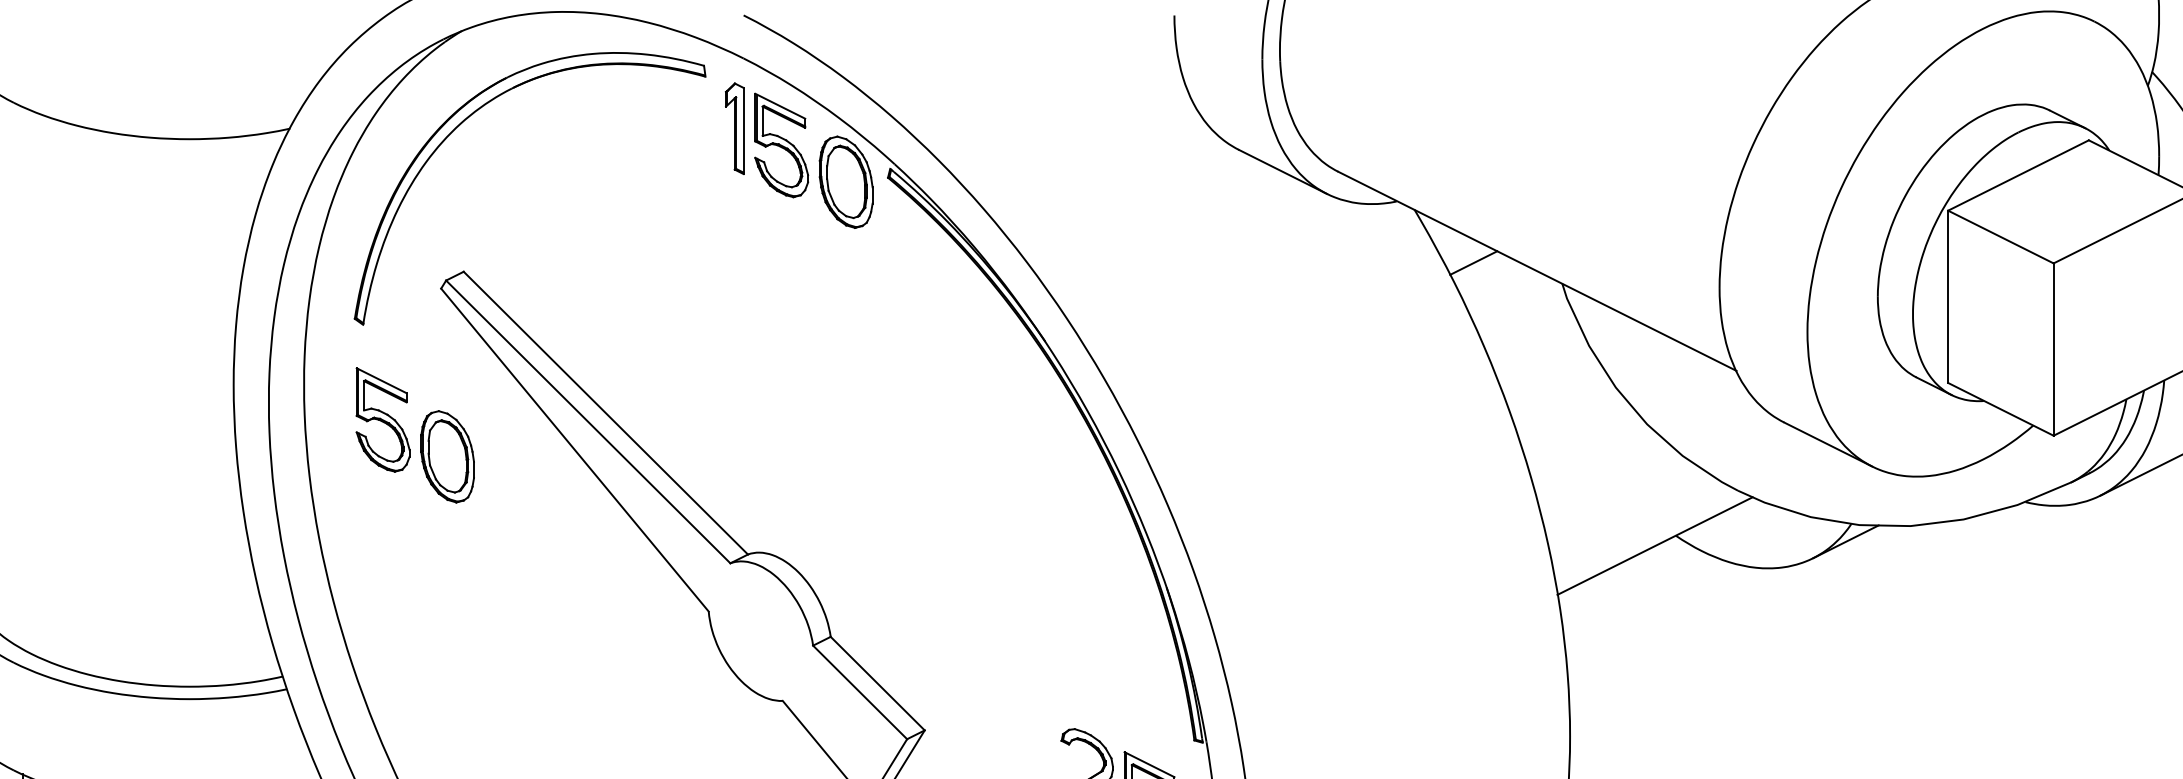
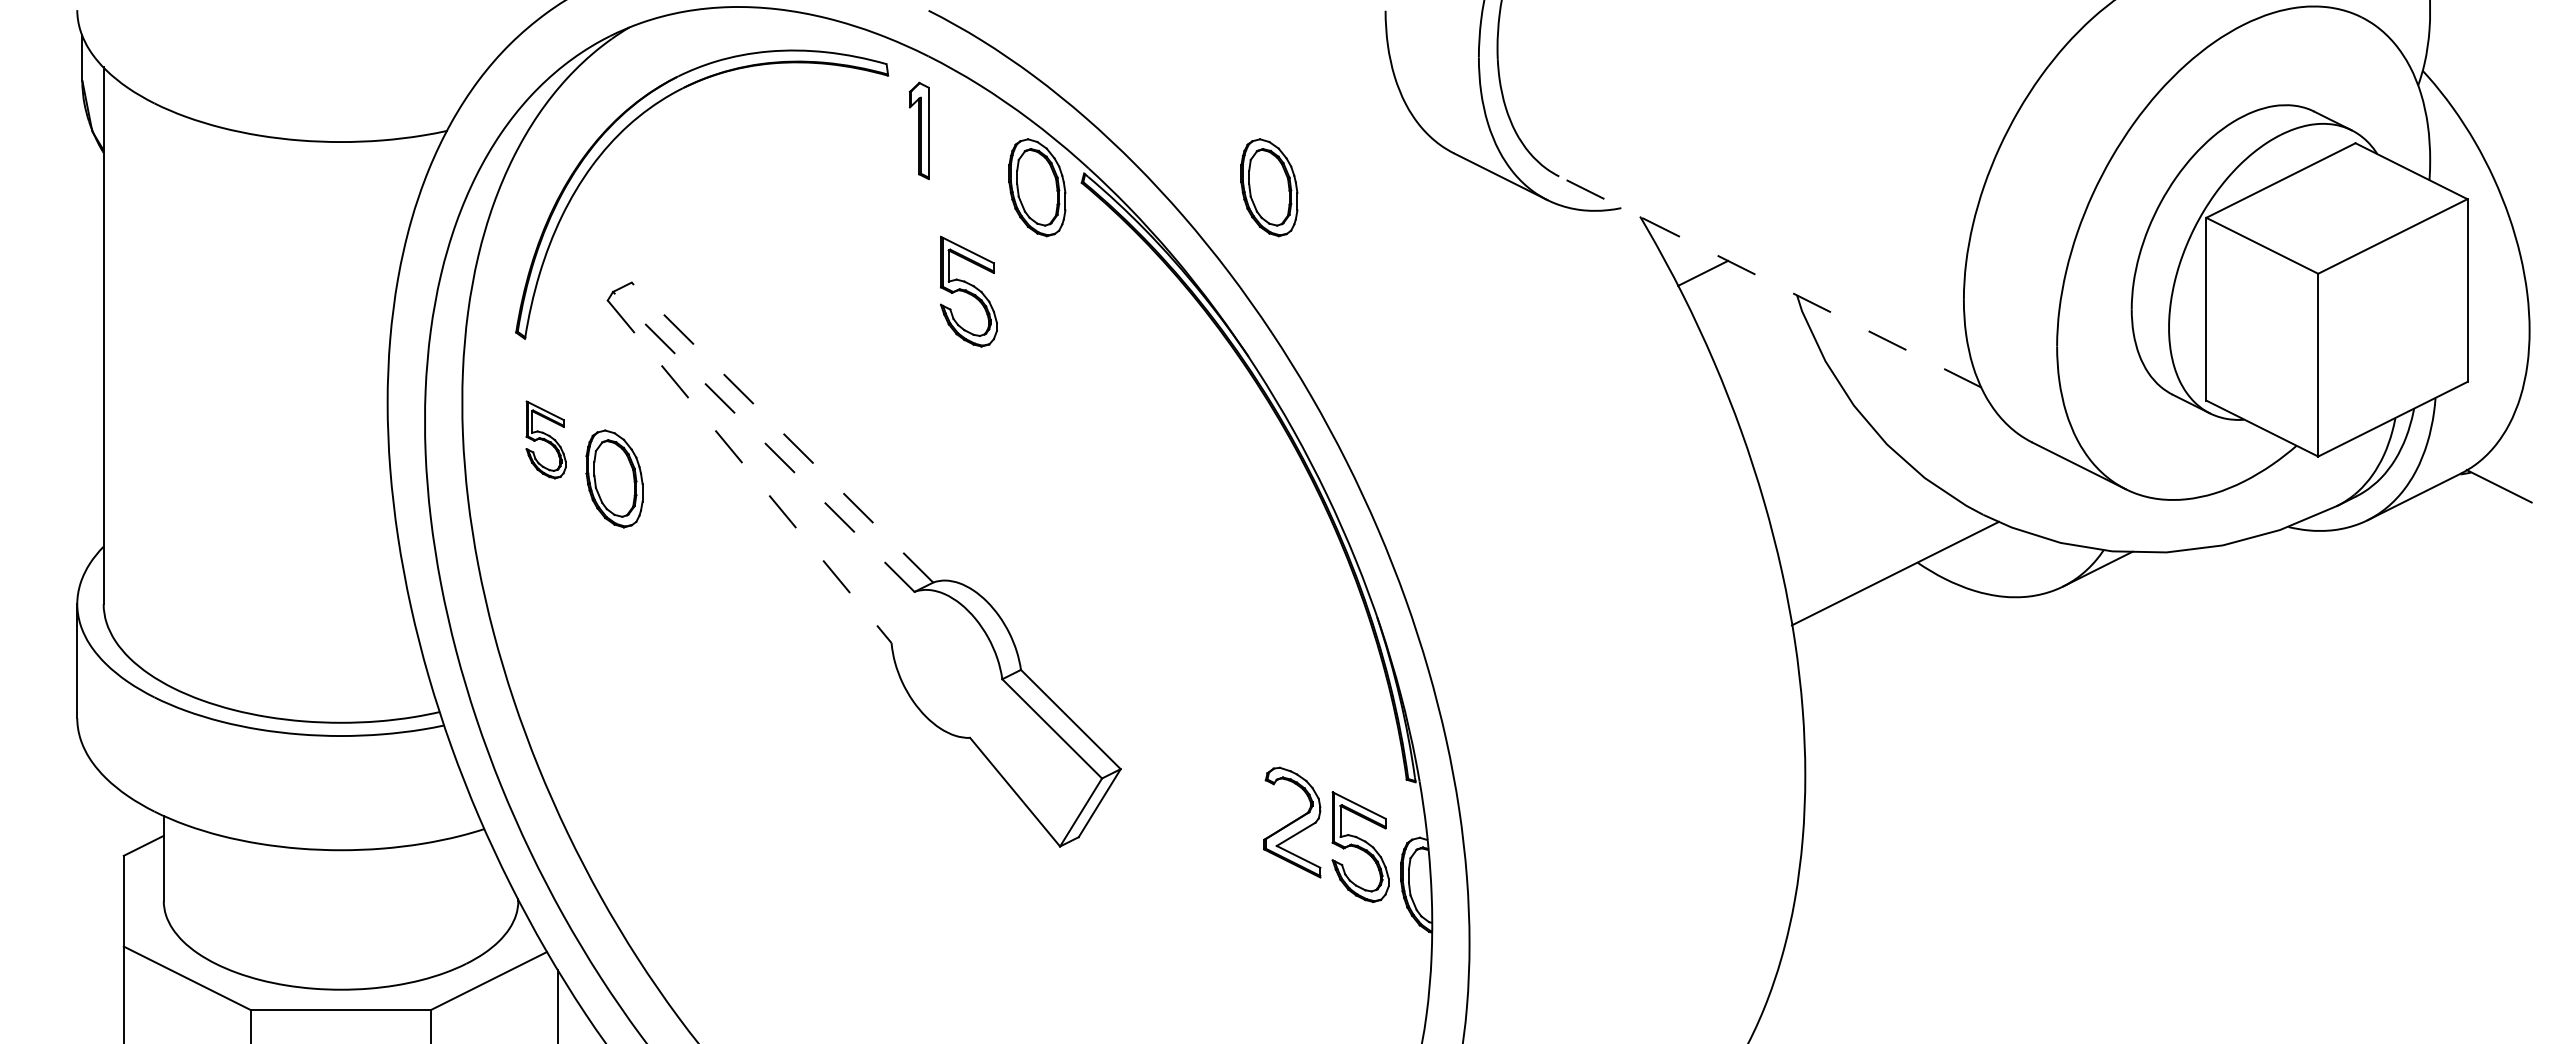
part: (781, 145) -> (968, 291), moved
part: (1064, 182) -> (1269, 187), added
line: (1537, 270) -> (1770, 281), solid -> dashed
line: (605, 413) -> (782, 432), solid -> dashed
part: (383, 419) -> (546, 439), size x0.7
line: (587, 421) -> (763, 441), solid -> dashed
line: (575, 450) -> (750, 472), solid -> dashed

